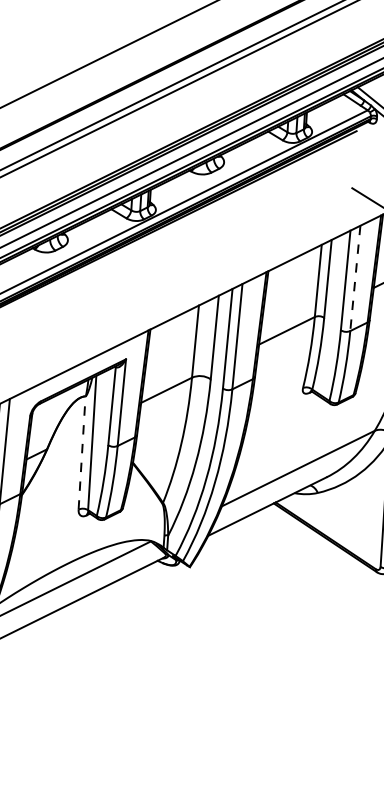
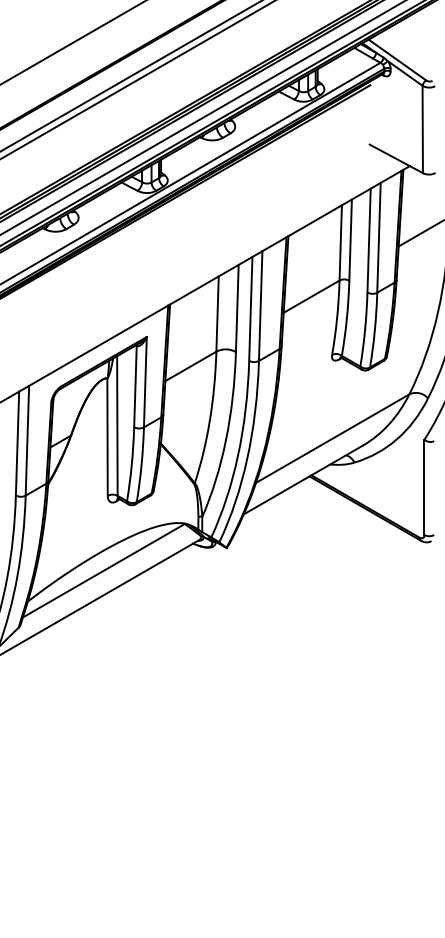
line: (354, 278) -> (378, 237), dashed -> solid
line: (81, 454) -> (107, 438), dashed -> solid

